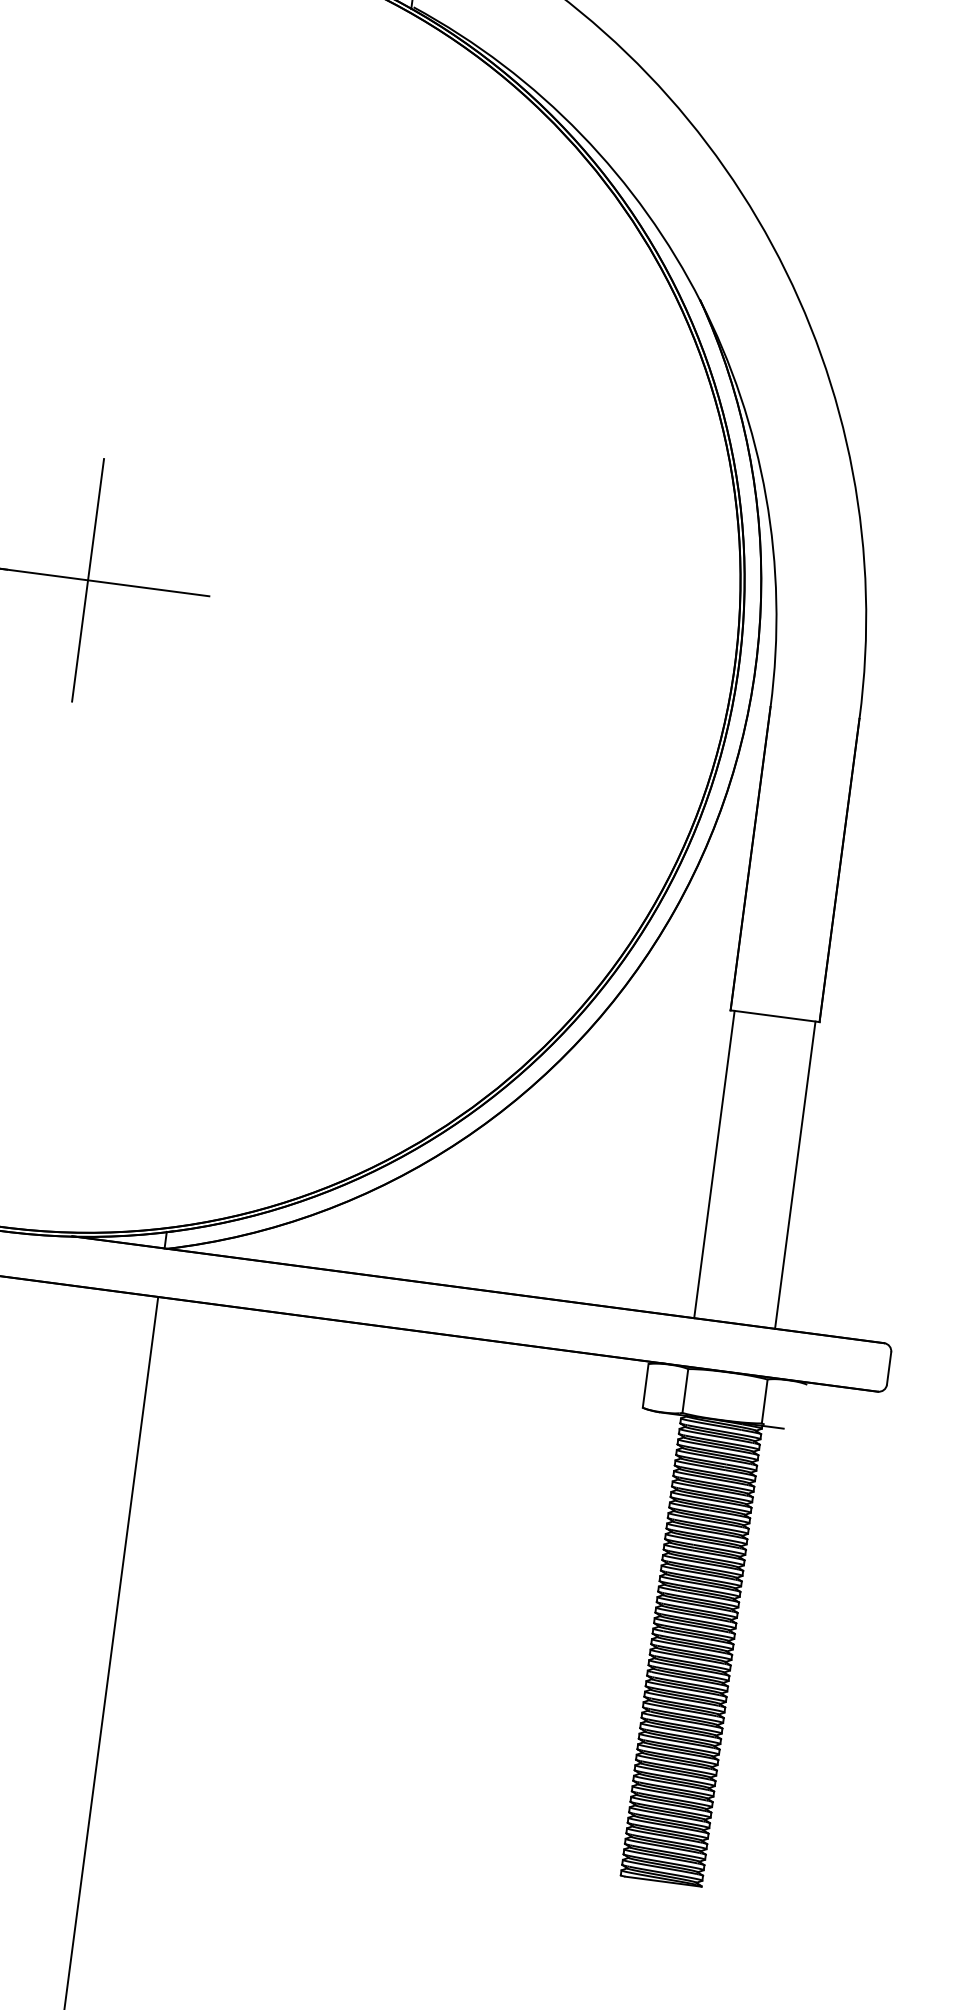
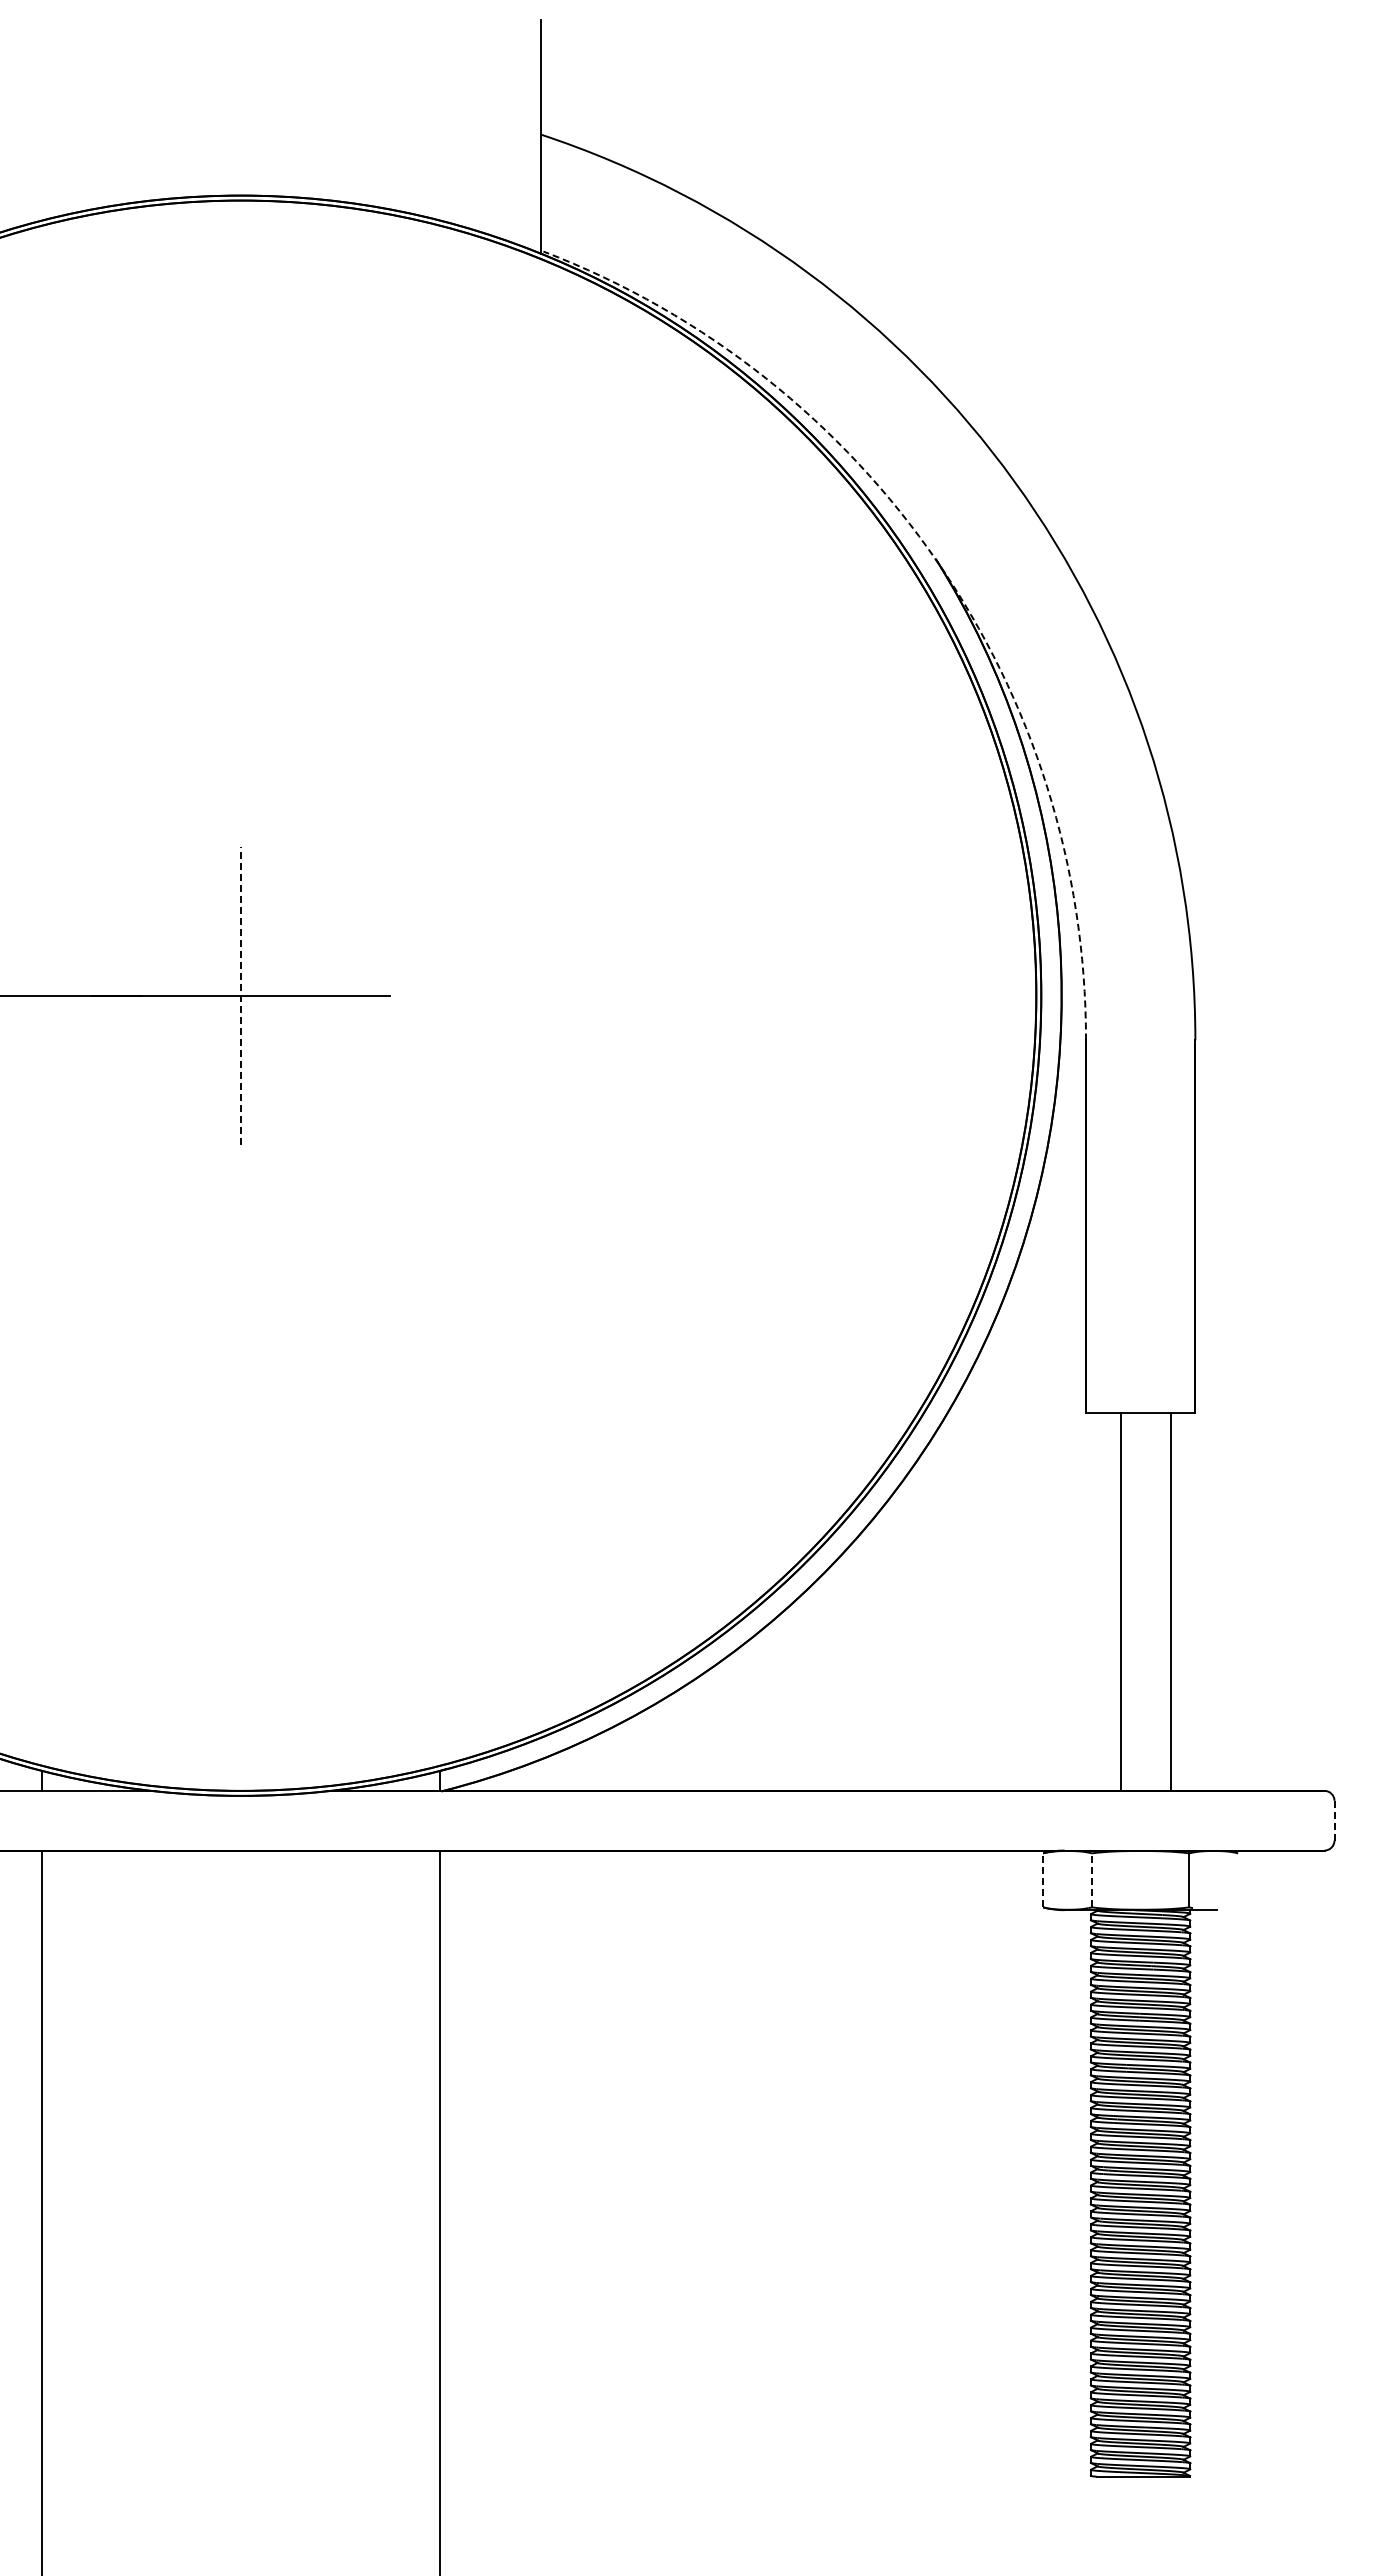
arc: (701, 301) -> (937, 561), solid -> dashed
line: (88, 580) -> (241, 995), solid -> dashed
line: (714, 1164) -> (1170, 1601), moved
line: (795, 1174) -> (1121, 1601), moved
line: (889, 1368) -> (1334, 1820), solid -> dashed
line: (645, 1385) -> (1043, 1880), solid -> dashed
line: (685, 1391) -> (1091, 1880), solid -> dashed

